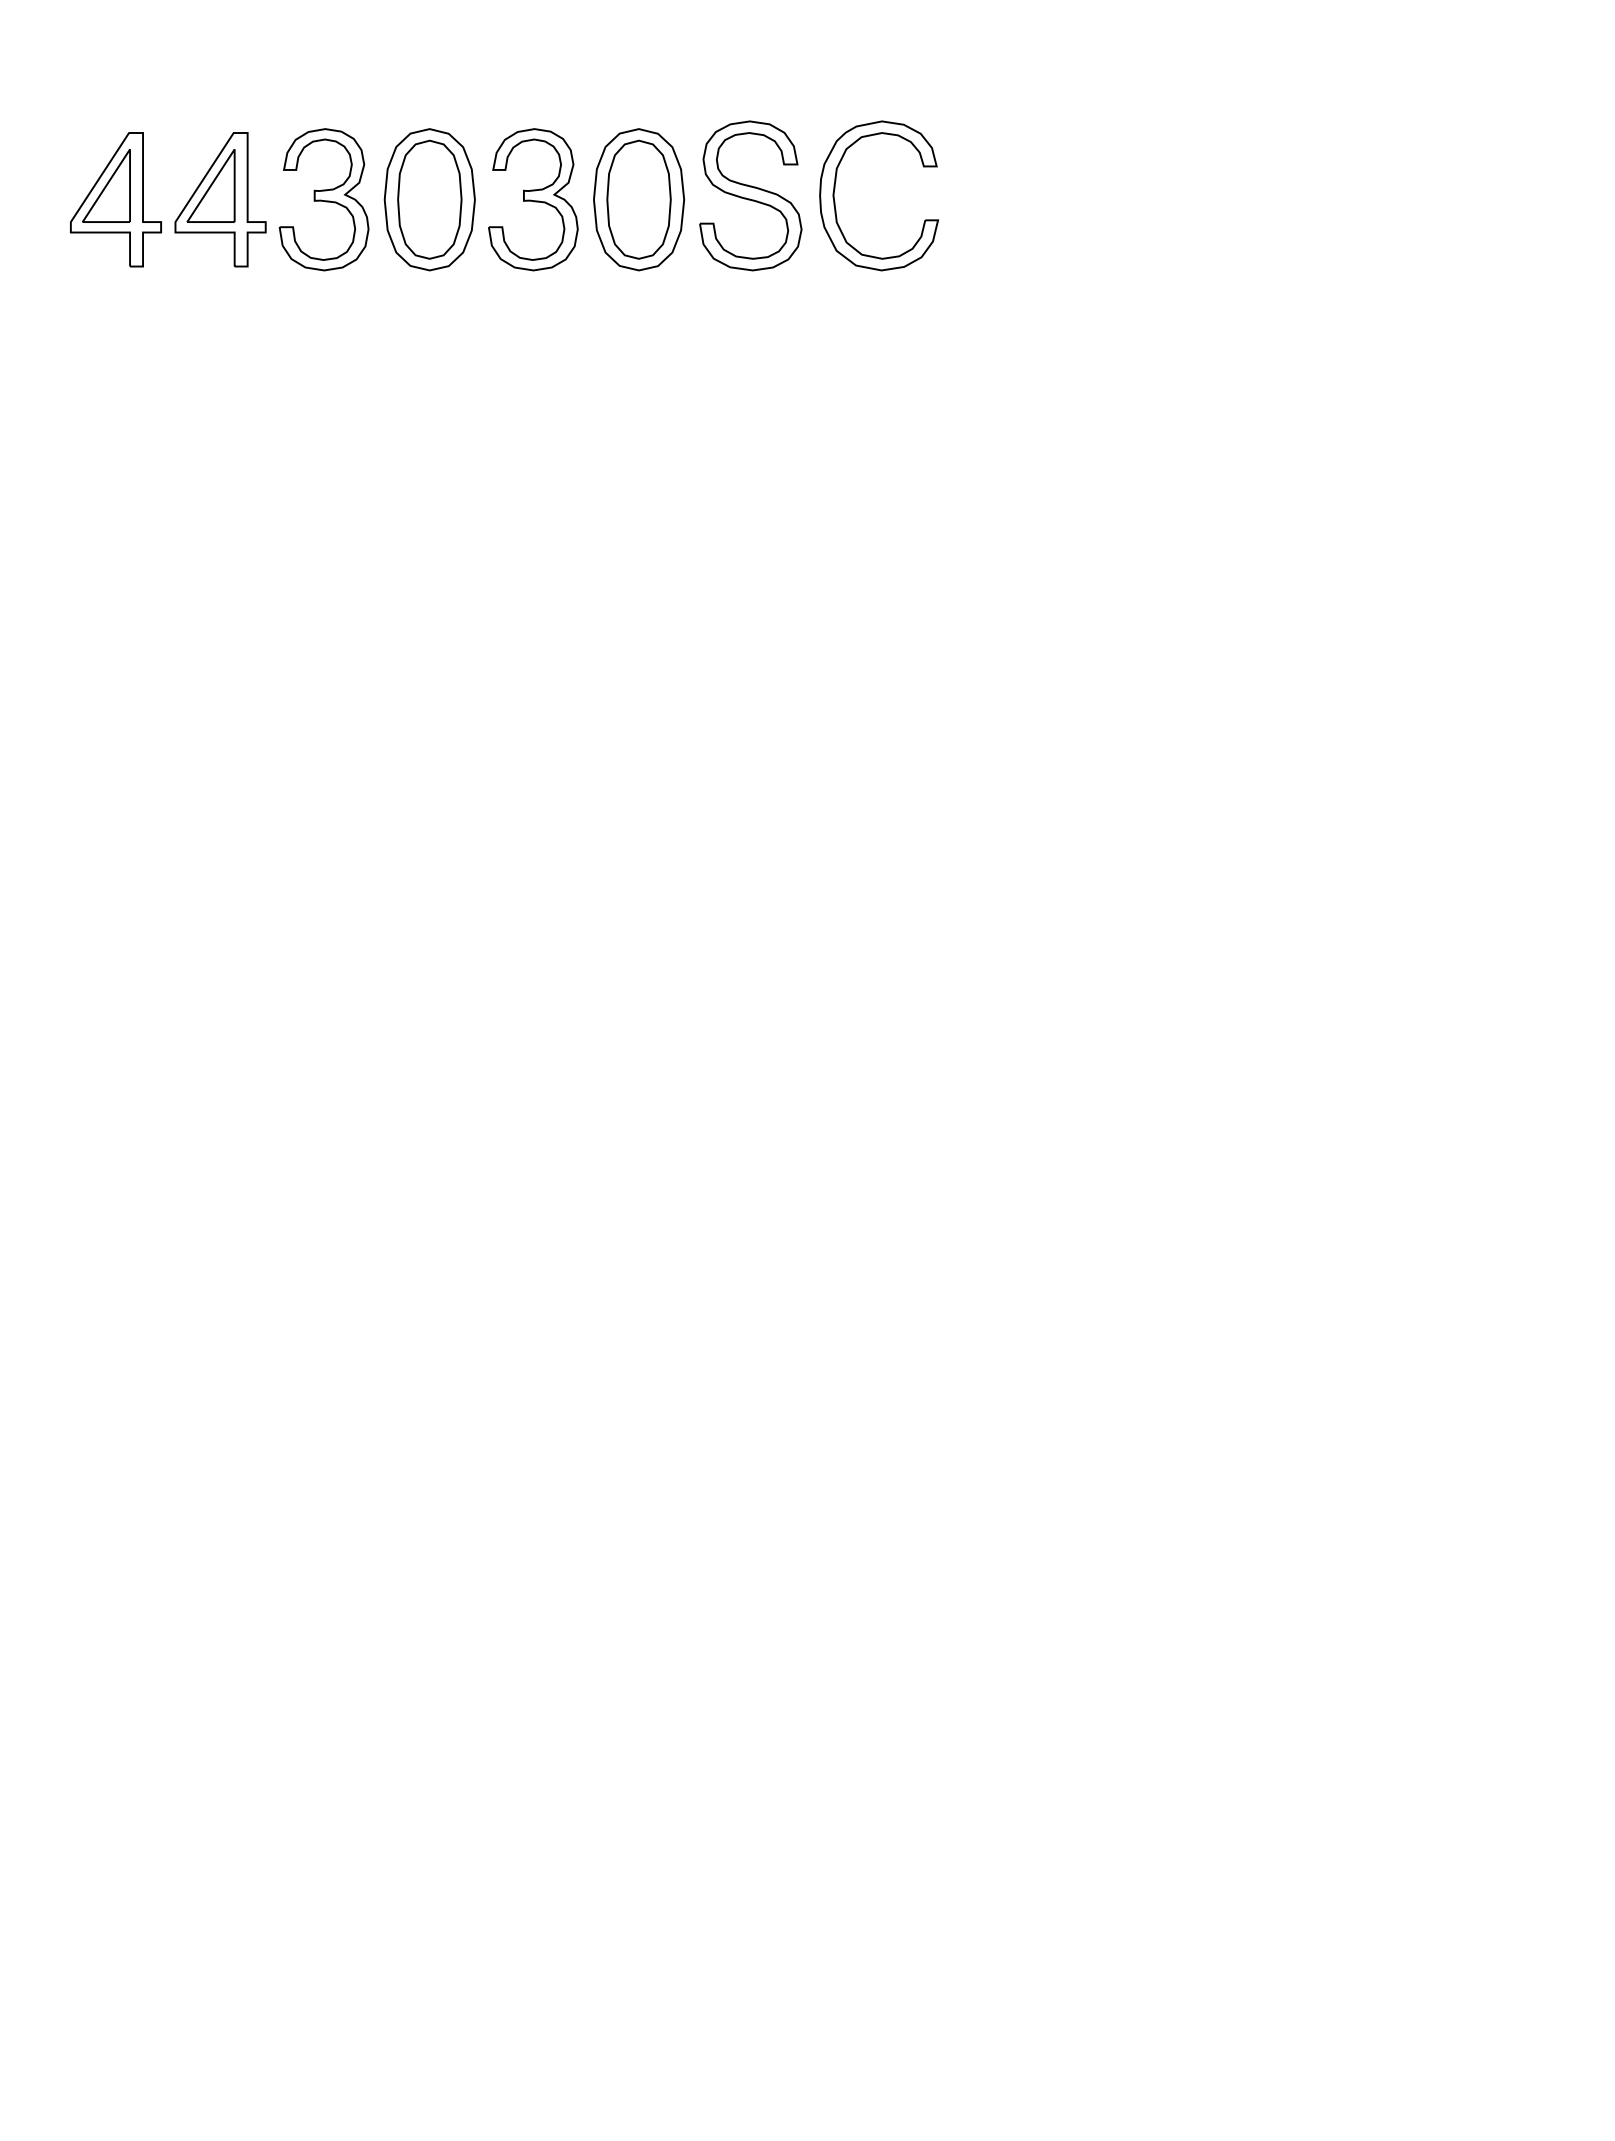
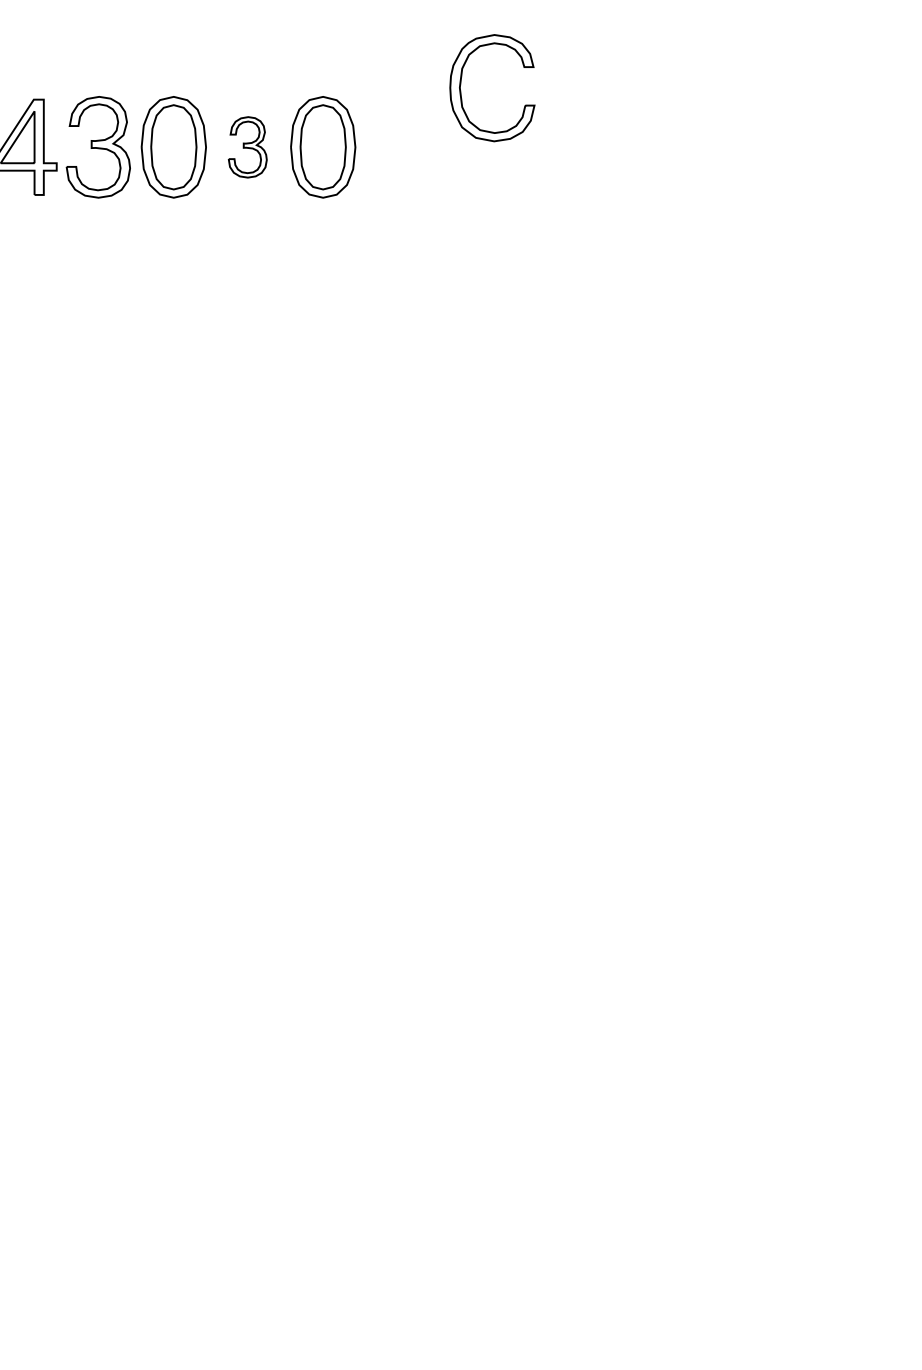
part: (835, 189) -> (461, 83), moved
part: (750, 195) -> (402, 144), removed
part: (533, 199) -> (247, 147), size x0.6

